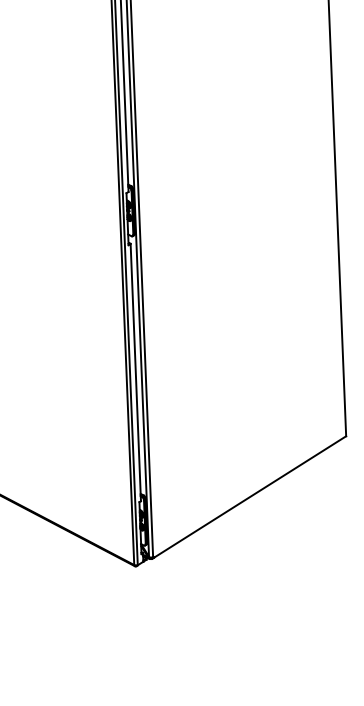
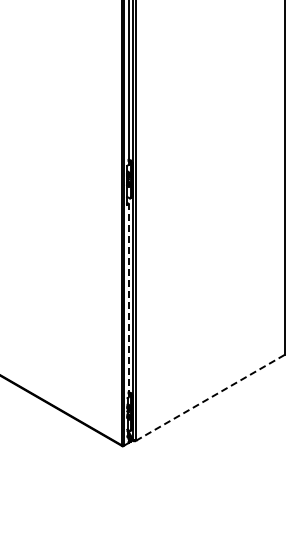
line: (135, 372) -> (128, 300), solid -> dashed
line: (249, 496) -> (210, 397), solid -> dashed

